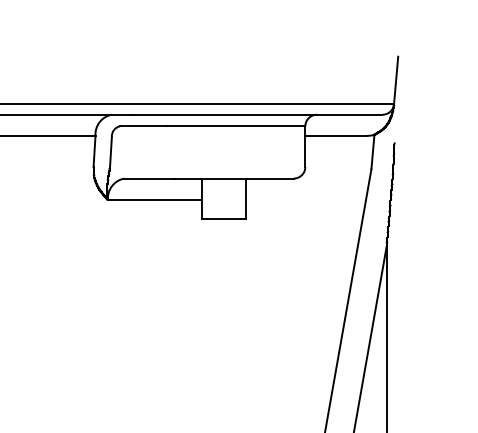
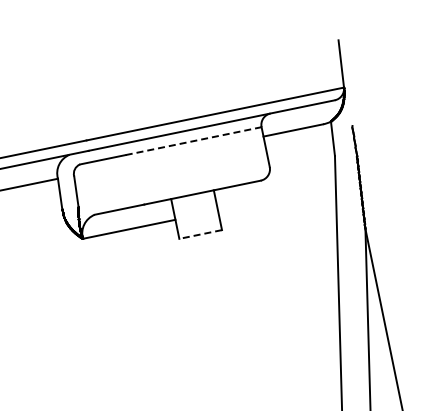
line: (236, 126) -> (194, 141), solid -> dashed
line: (224, 219) -> (201, 234), solid -> dashed

